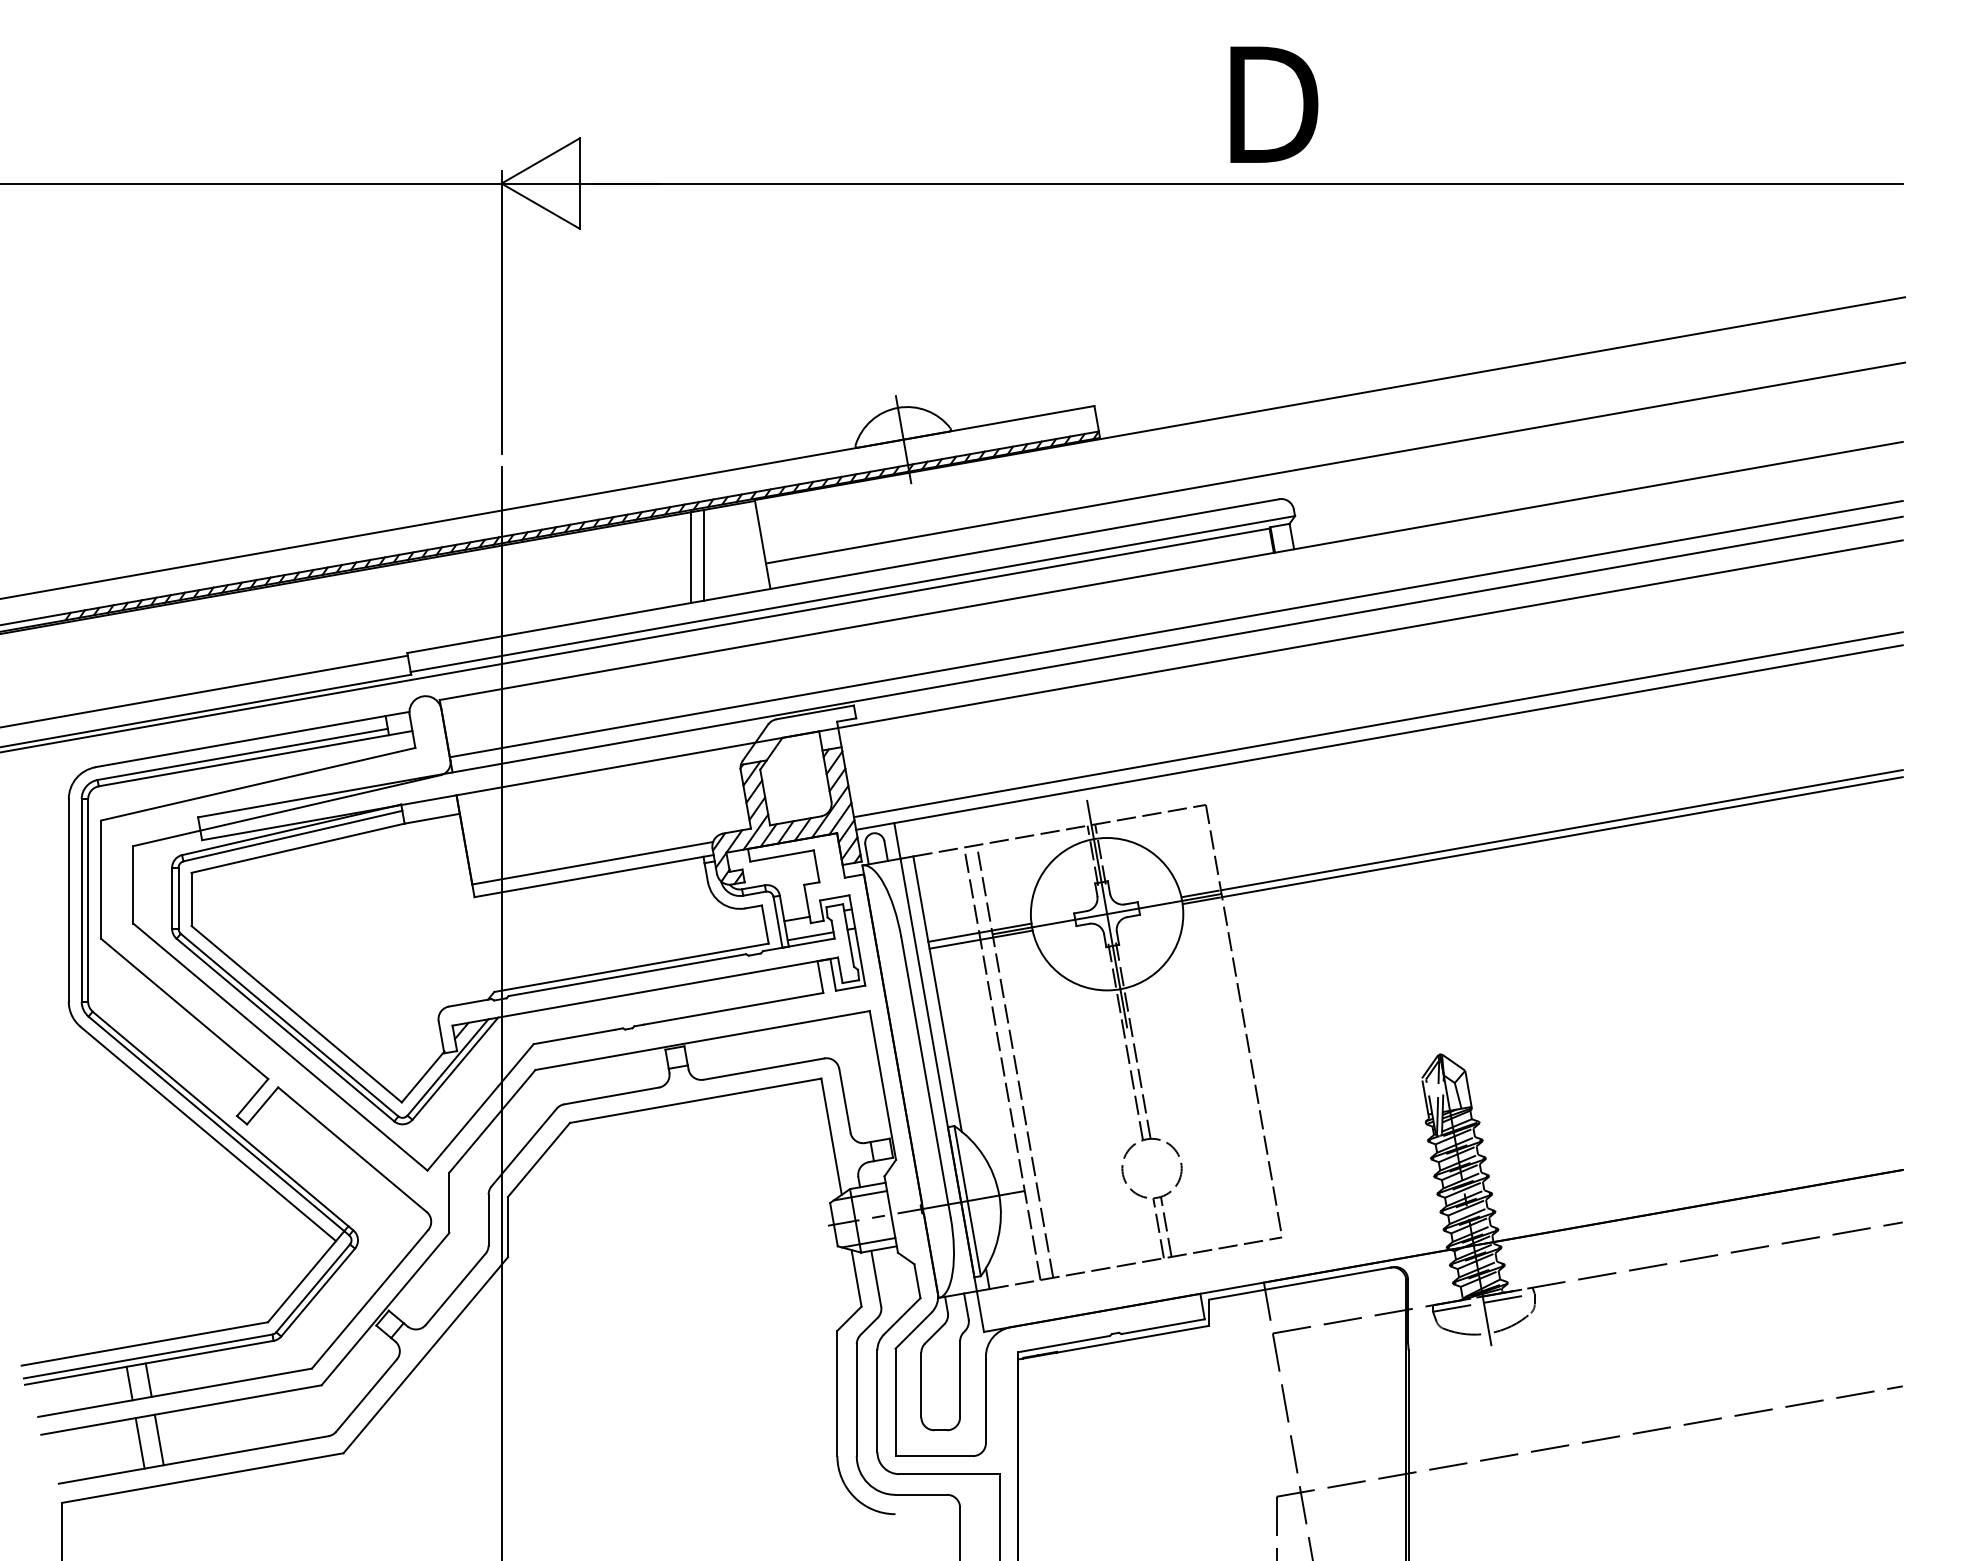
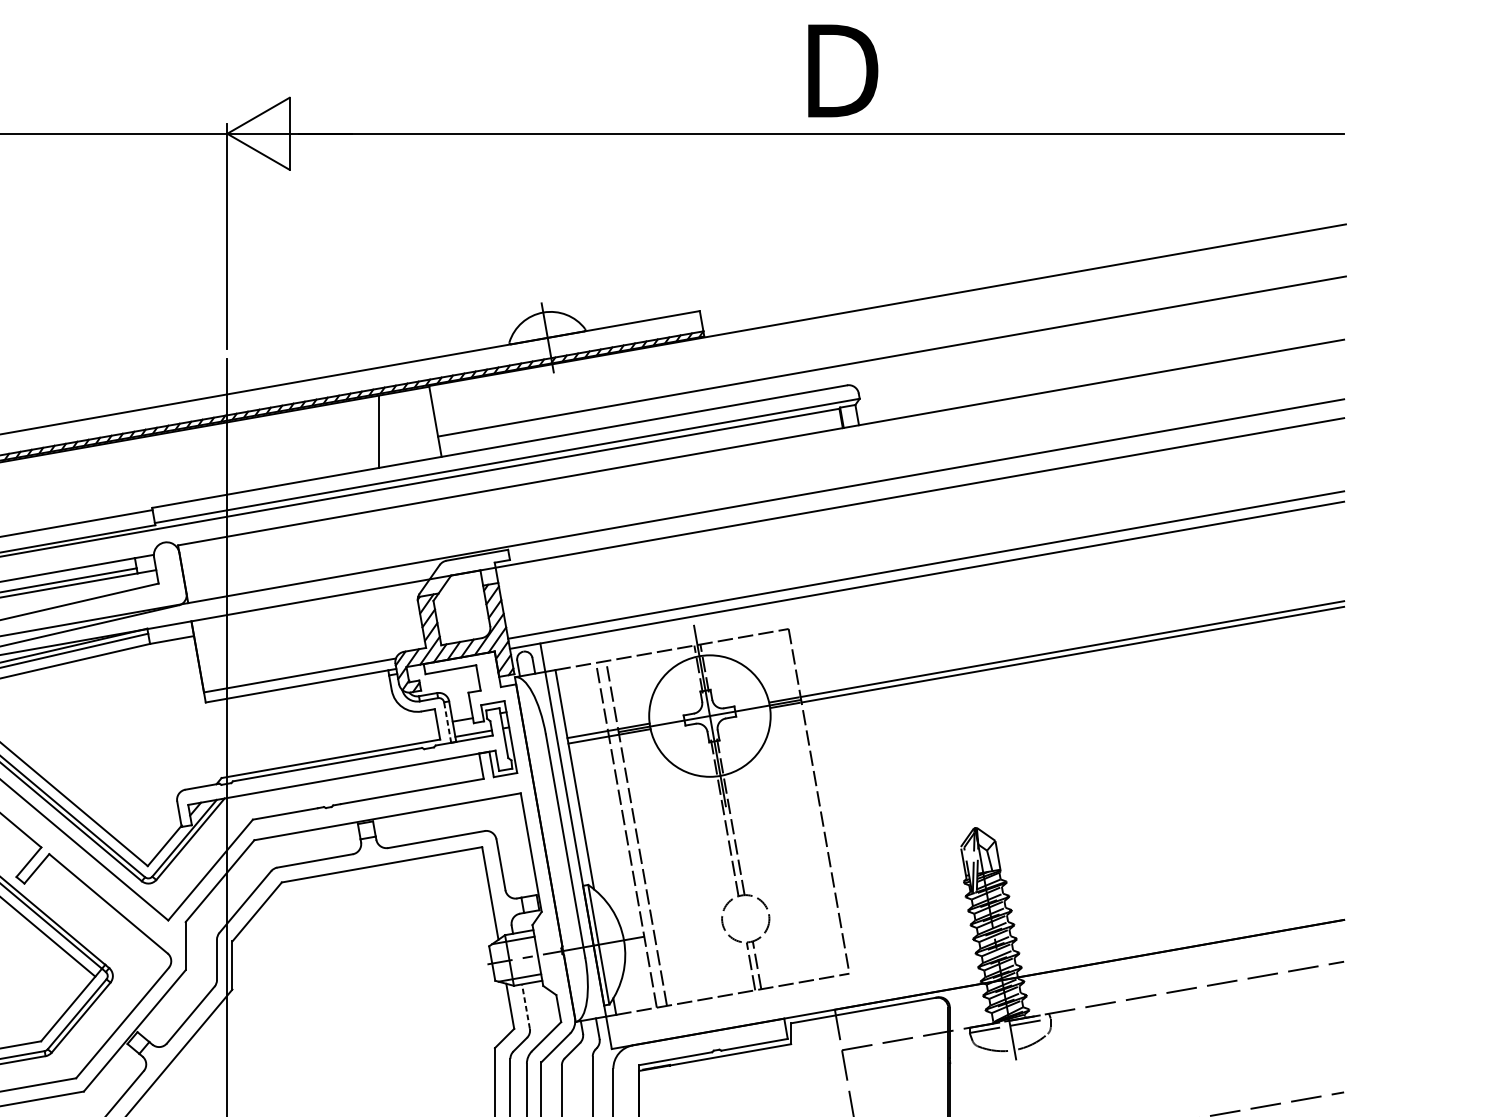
line: (704, 554) -> (389, 429), removed
line: (1175, 628) -> (764, 488), removed
line: (778, 922) -> (448, 722), solid -> dashed
line: (876, 1278) -> (526, 1006), solid -> dashed

